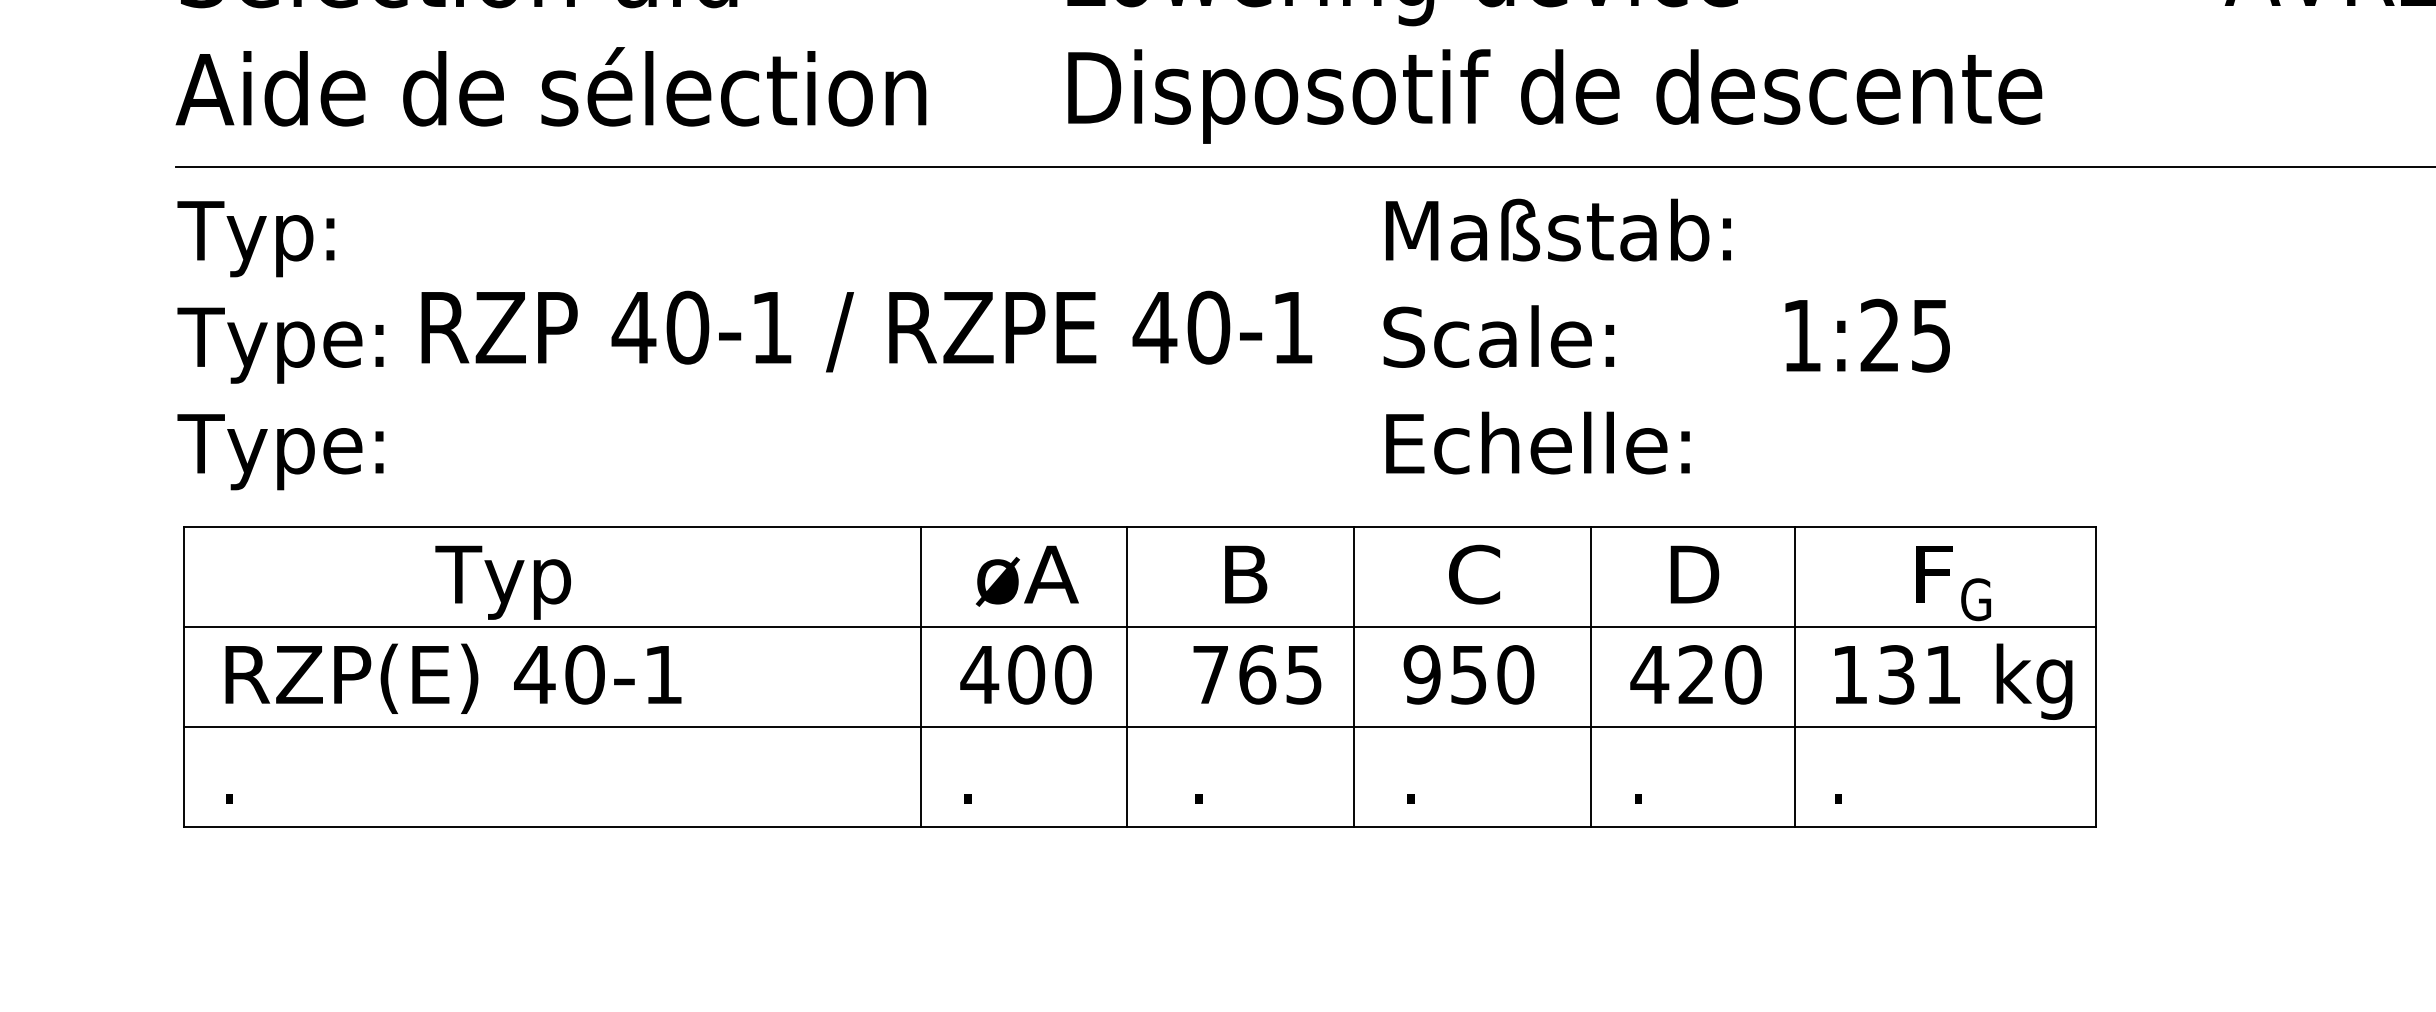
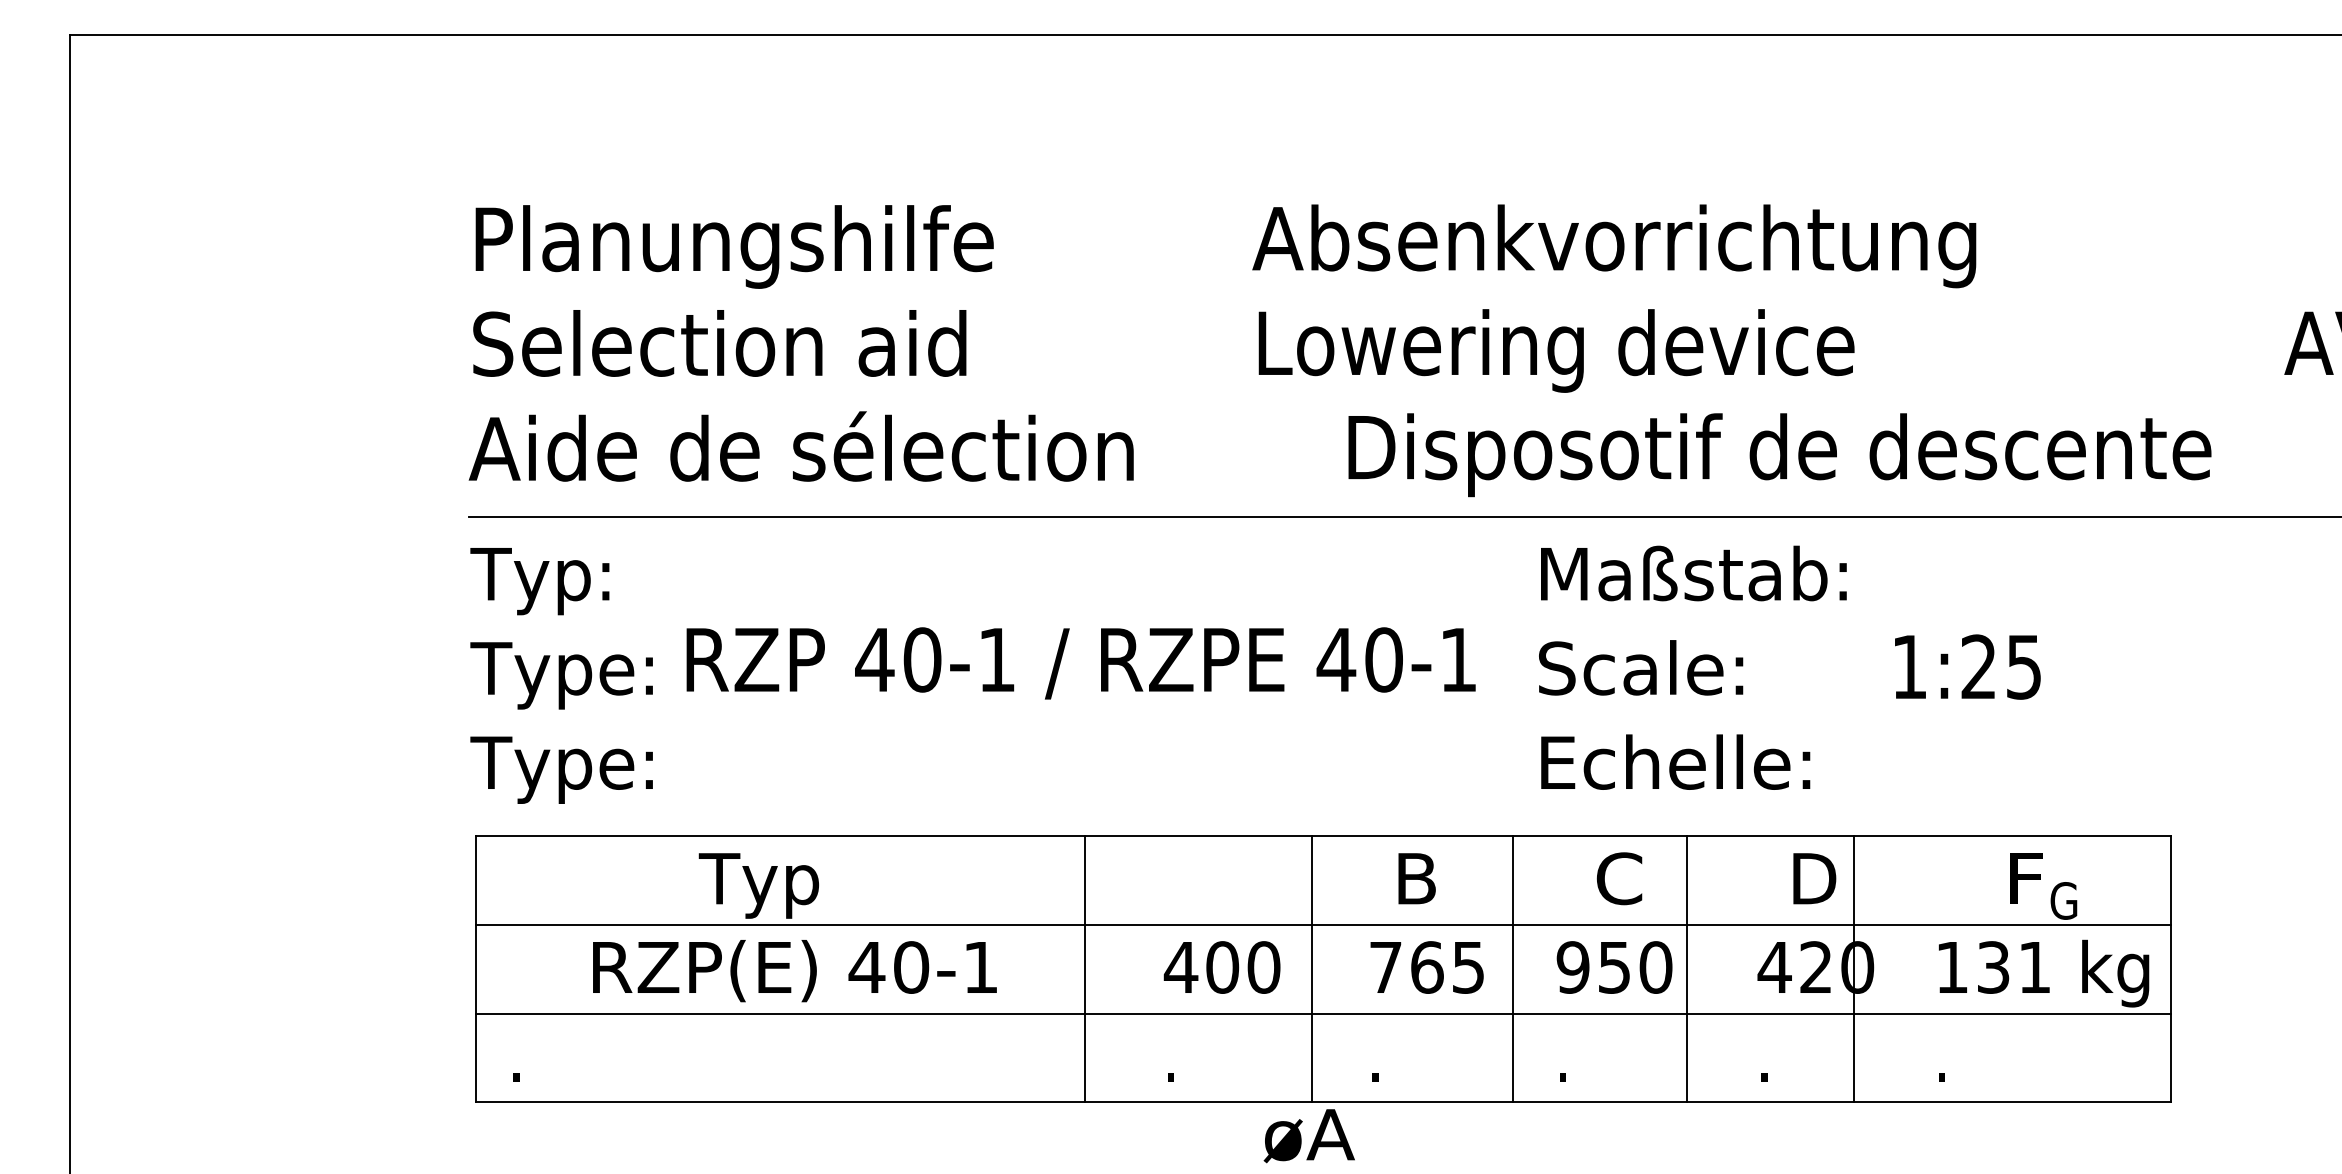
text: (1554, 96) -> (1779, 455), moved
text: (1026, 576) -> (1308, 1136), moved
line: (921, 677) -> (1085, 969), moved
line: (1590, 677) -> (1686, 969), moved
line: (1795, 677) -> (1853, 969), moved
text: (453, 679) -> (794, 971), moved

